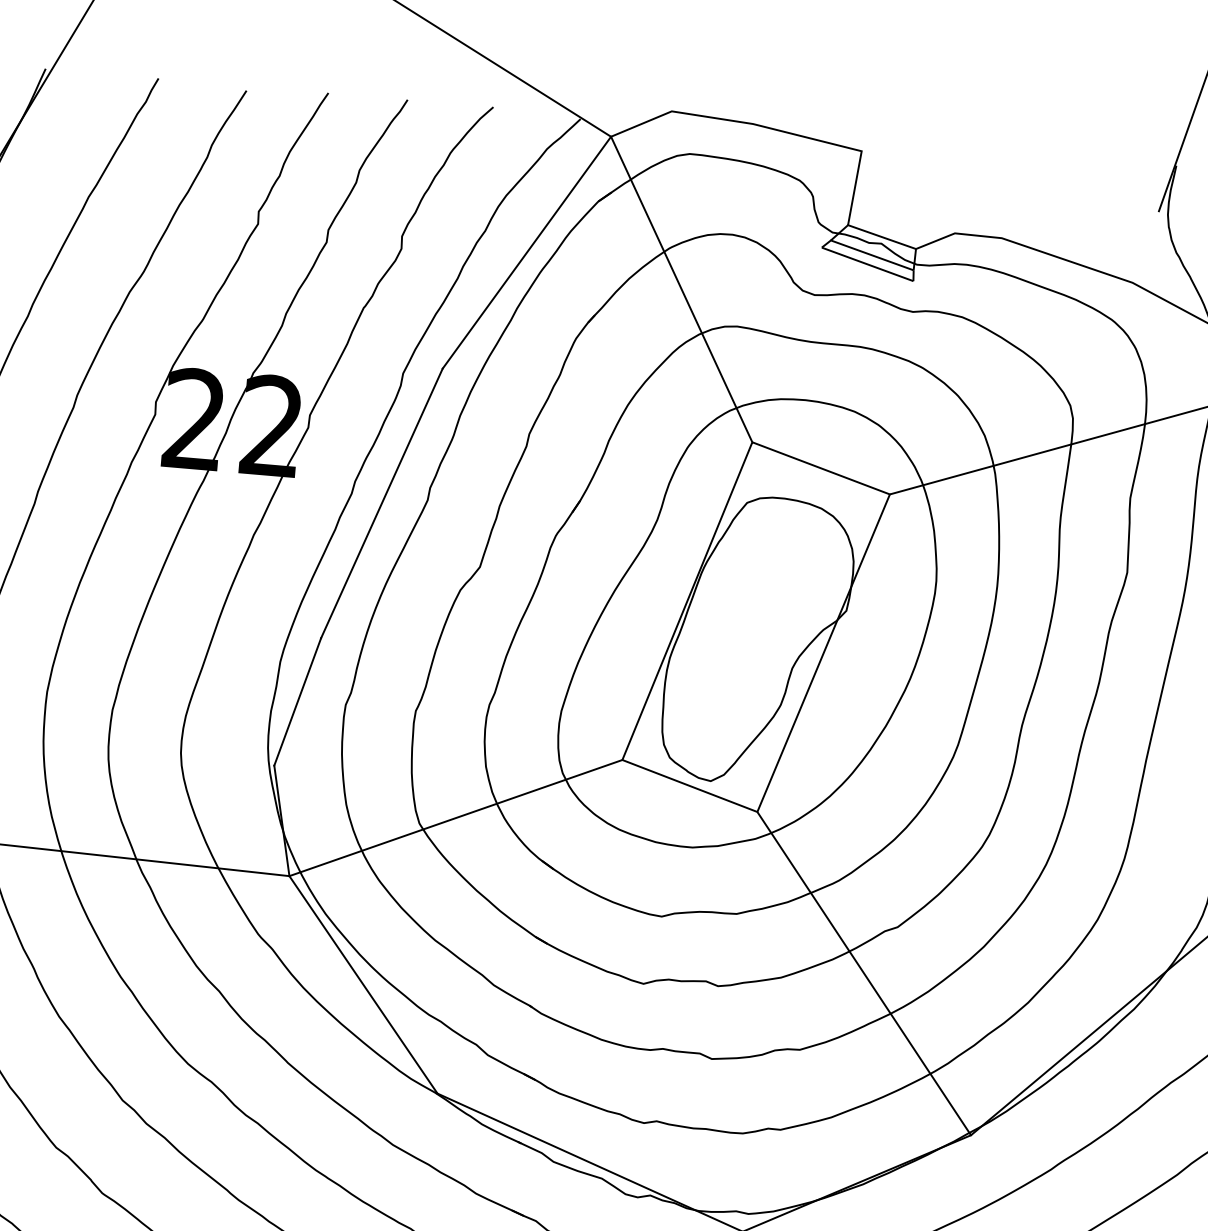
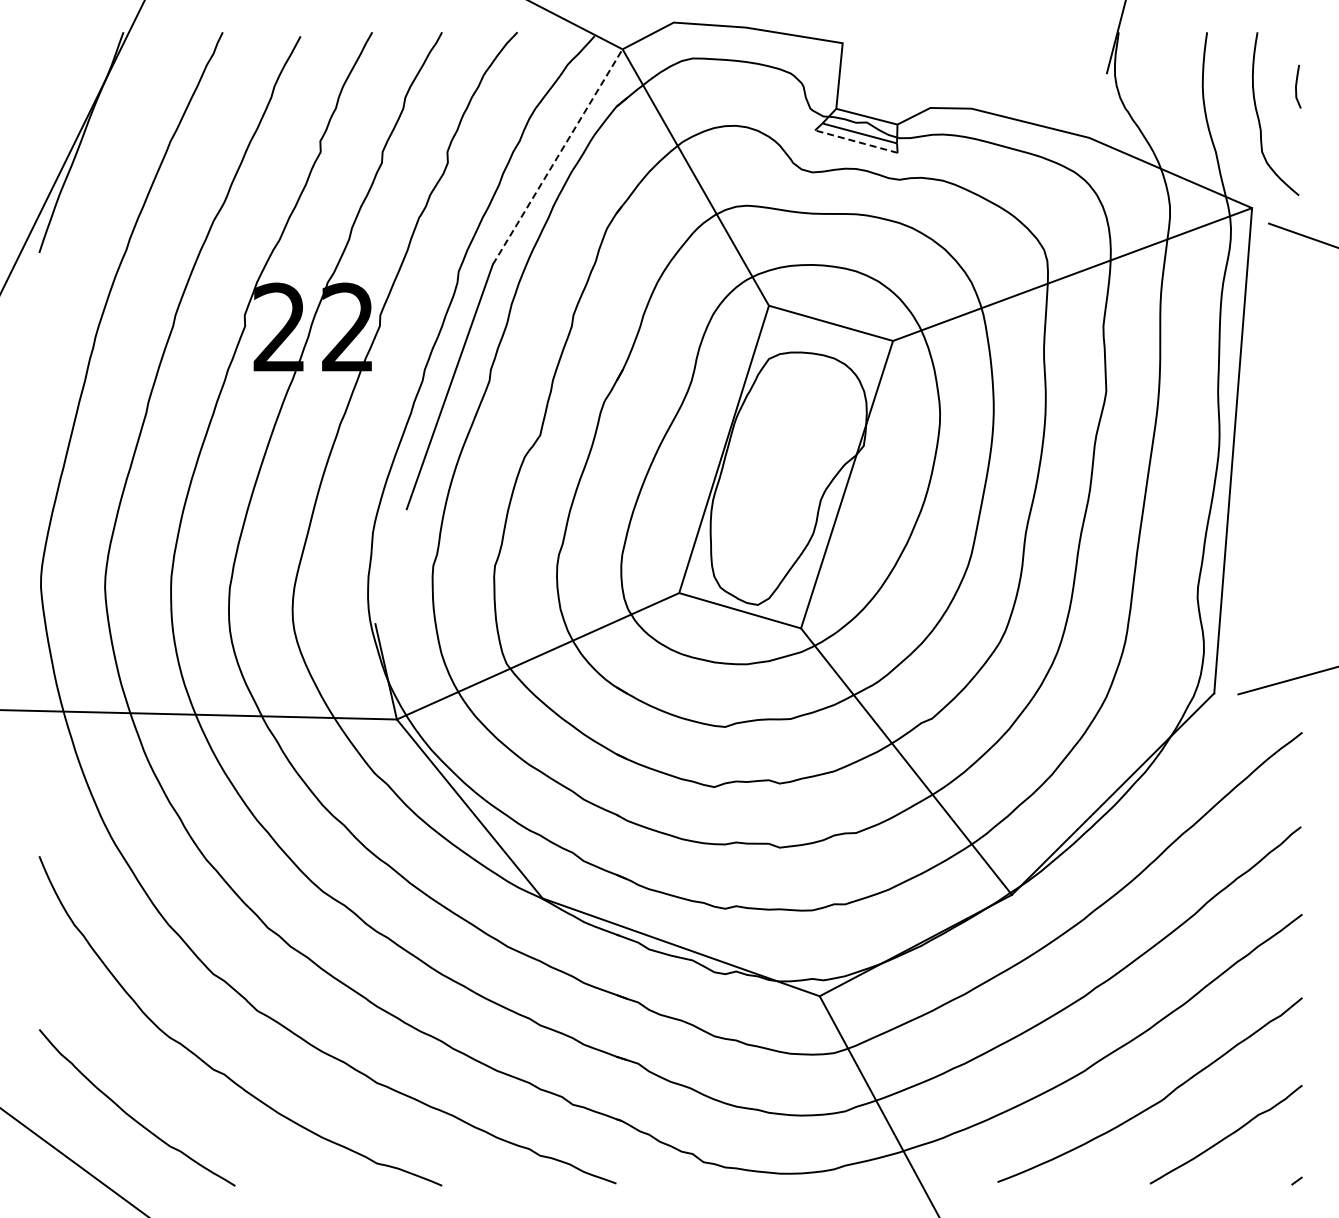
line: (526, 252) -> (557, 156), solid -> dashed
line: (867, 264) -> (856, 141), solid -> dashed
line: (297, 701) -> (390, 566), removed

